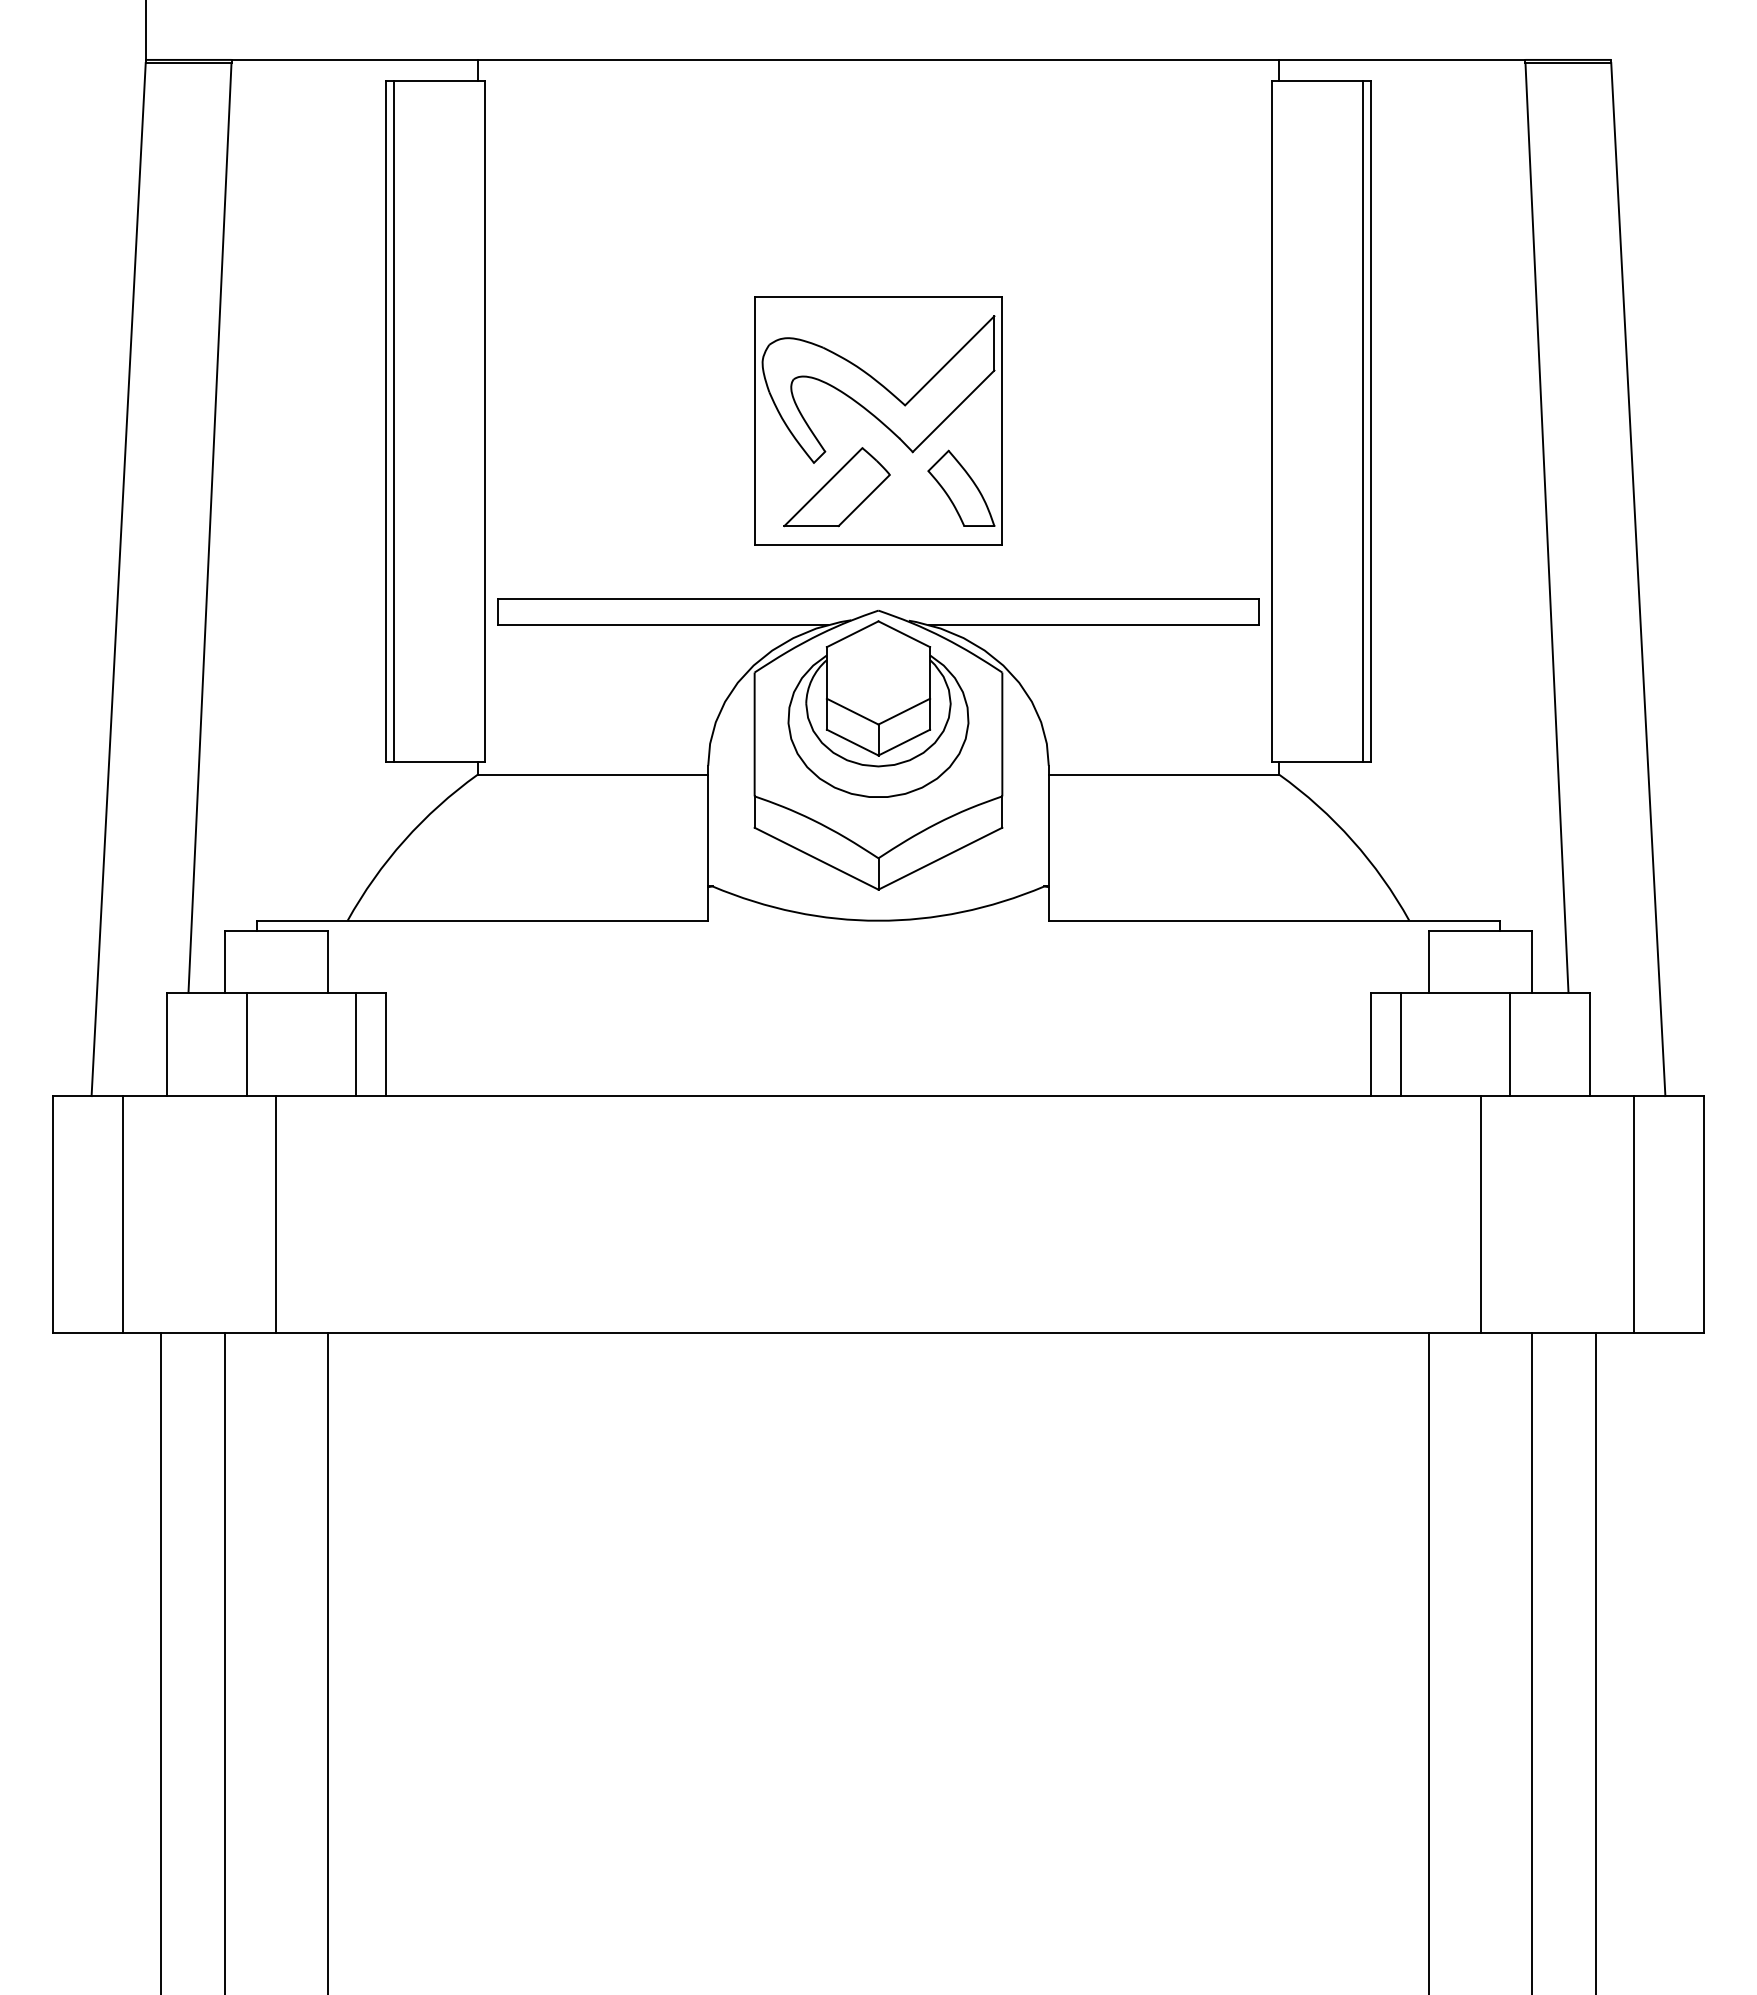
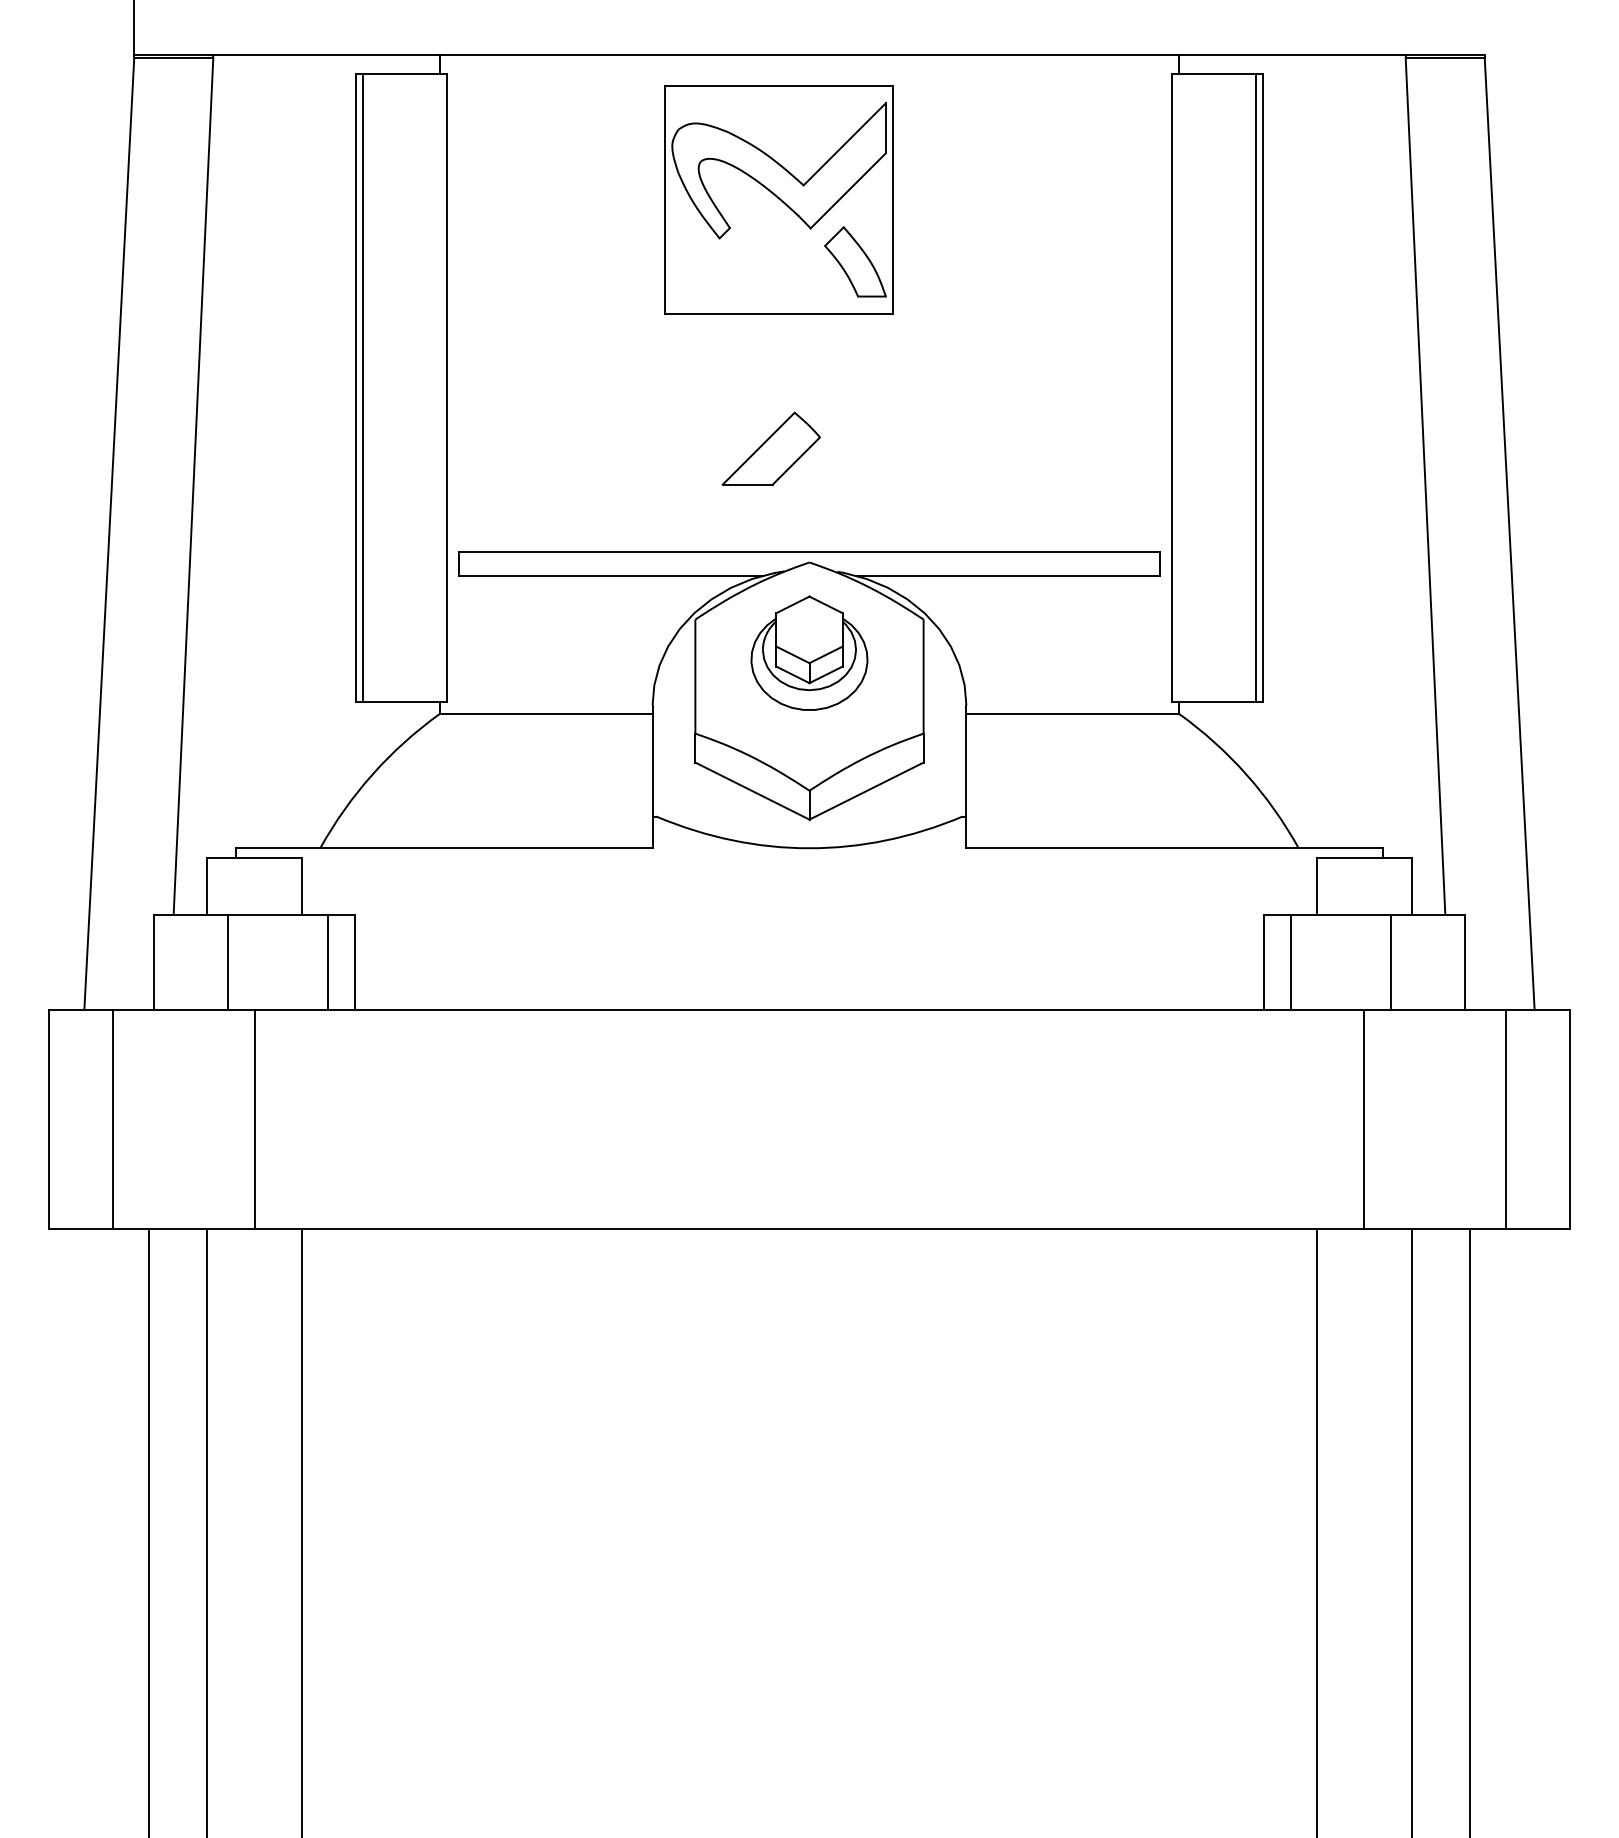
part: (878, 420) -> (779, 199), moved
part: (878, 708) -> (809, 652), size x0.7

